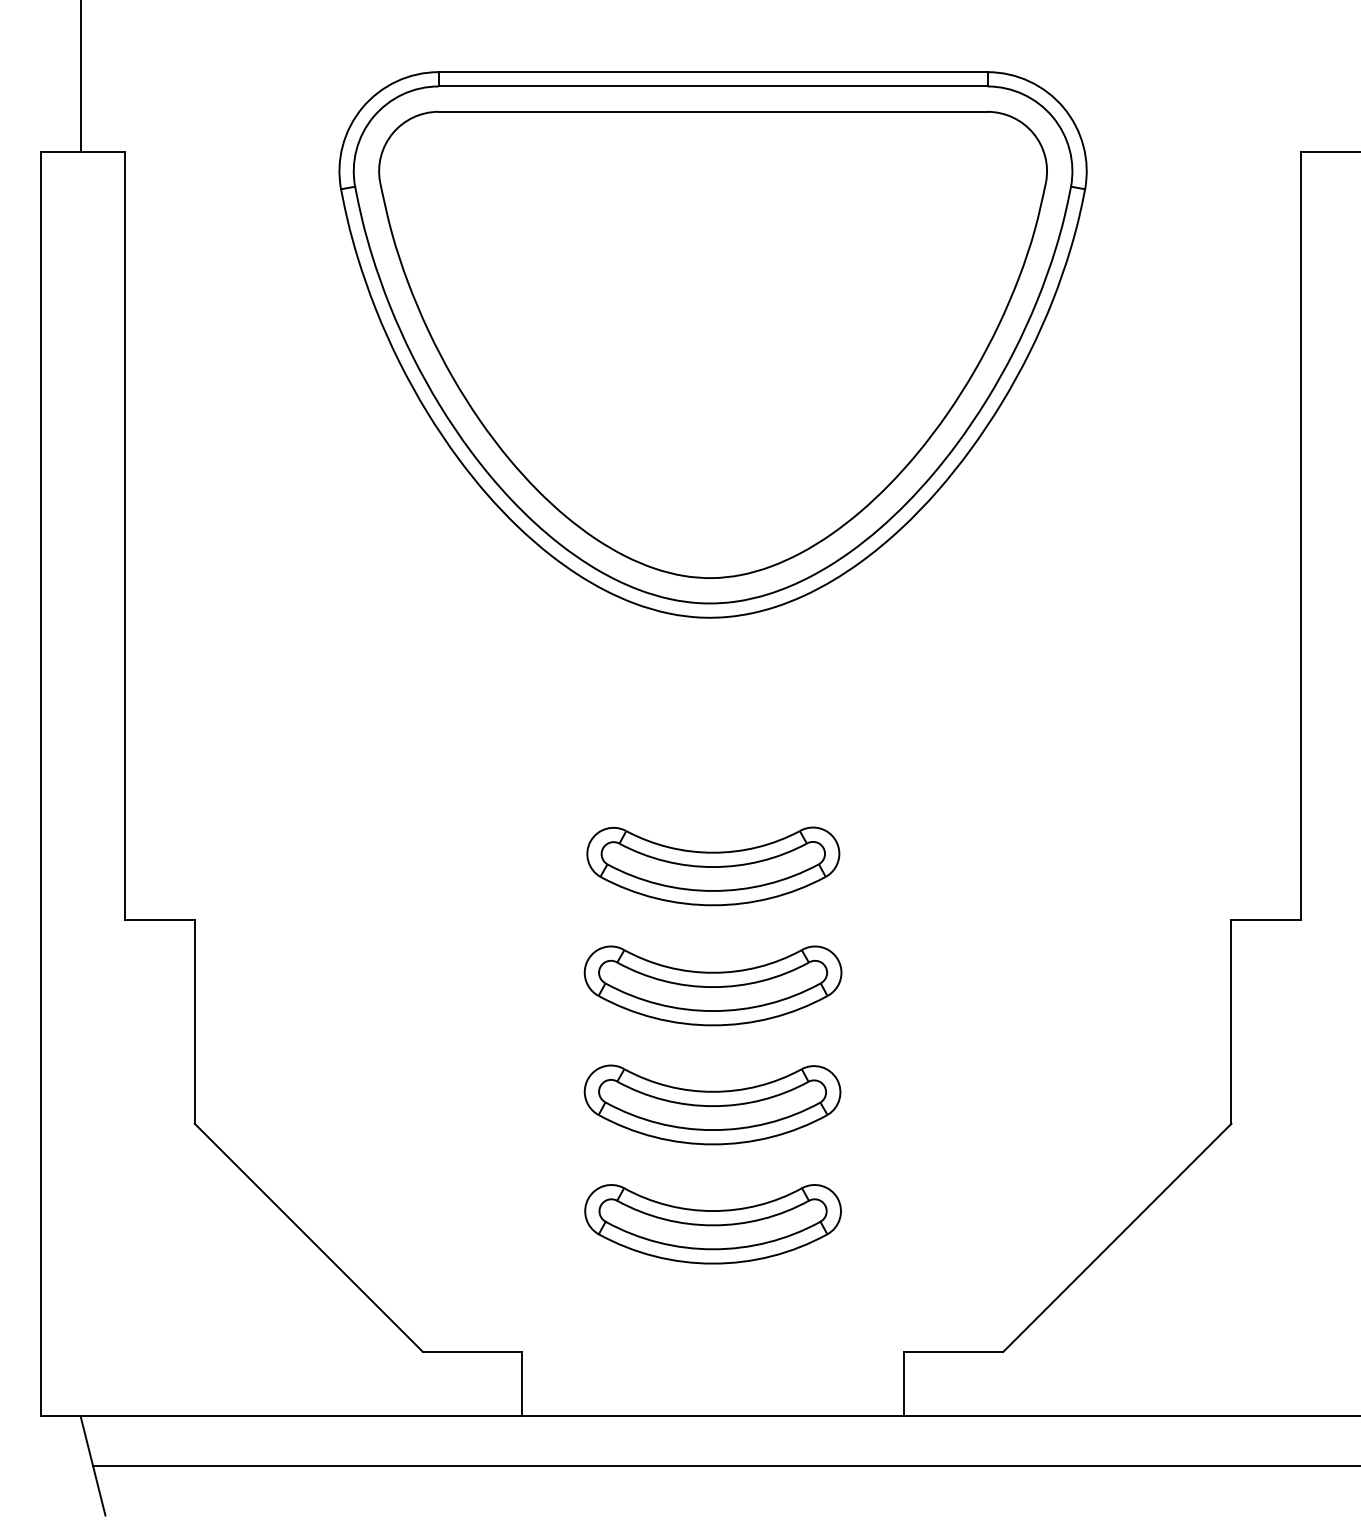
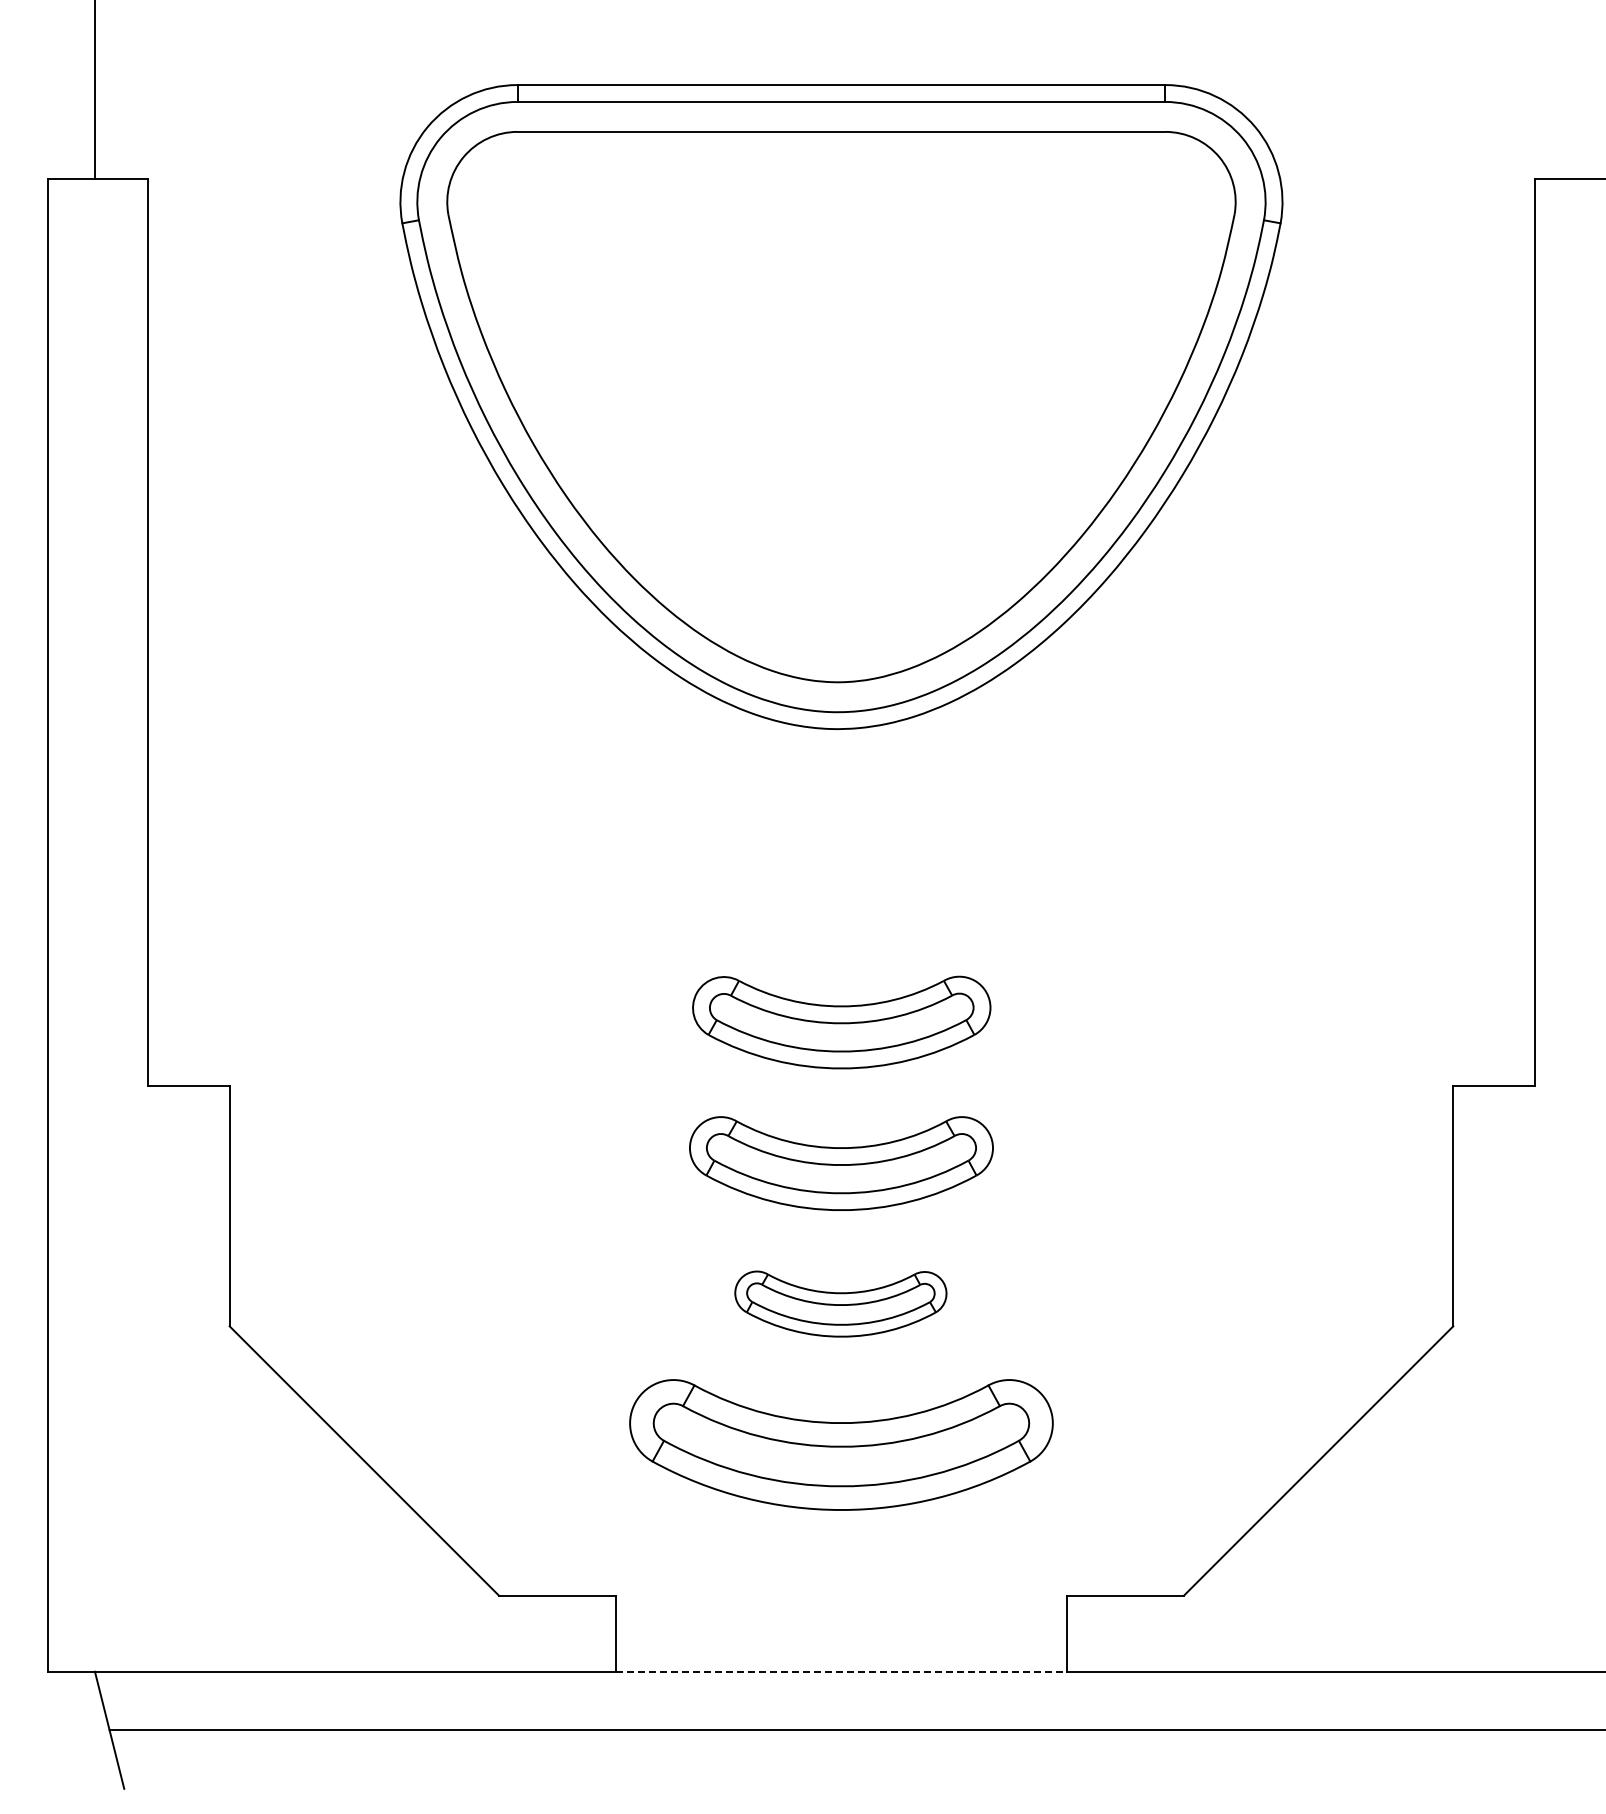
part: (712, 1104) -> (840, 1303), size x0.7
part: (713, 1223) -> (841, 1444), size x1.4
line: (713, 1416) -> (841, 1671), solid -> dashed

